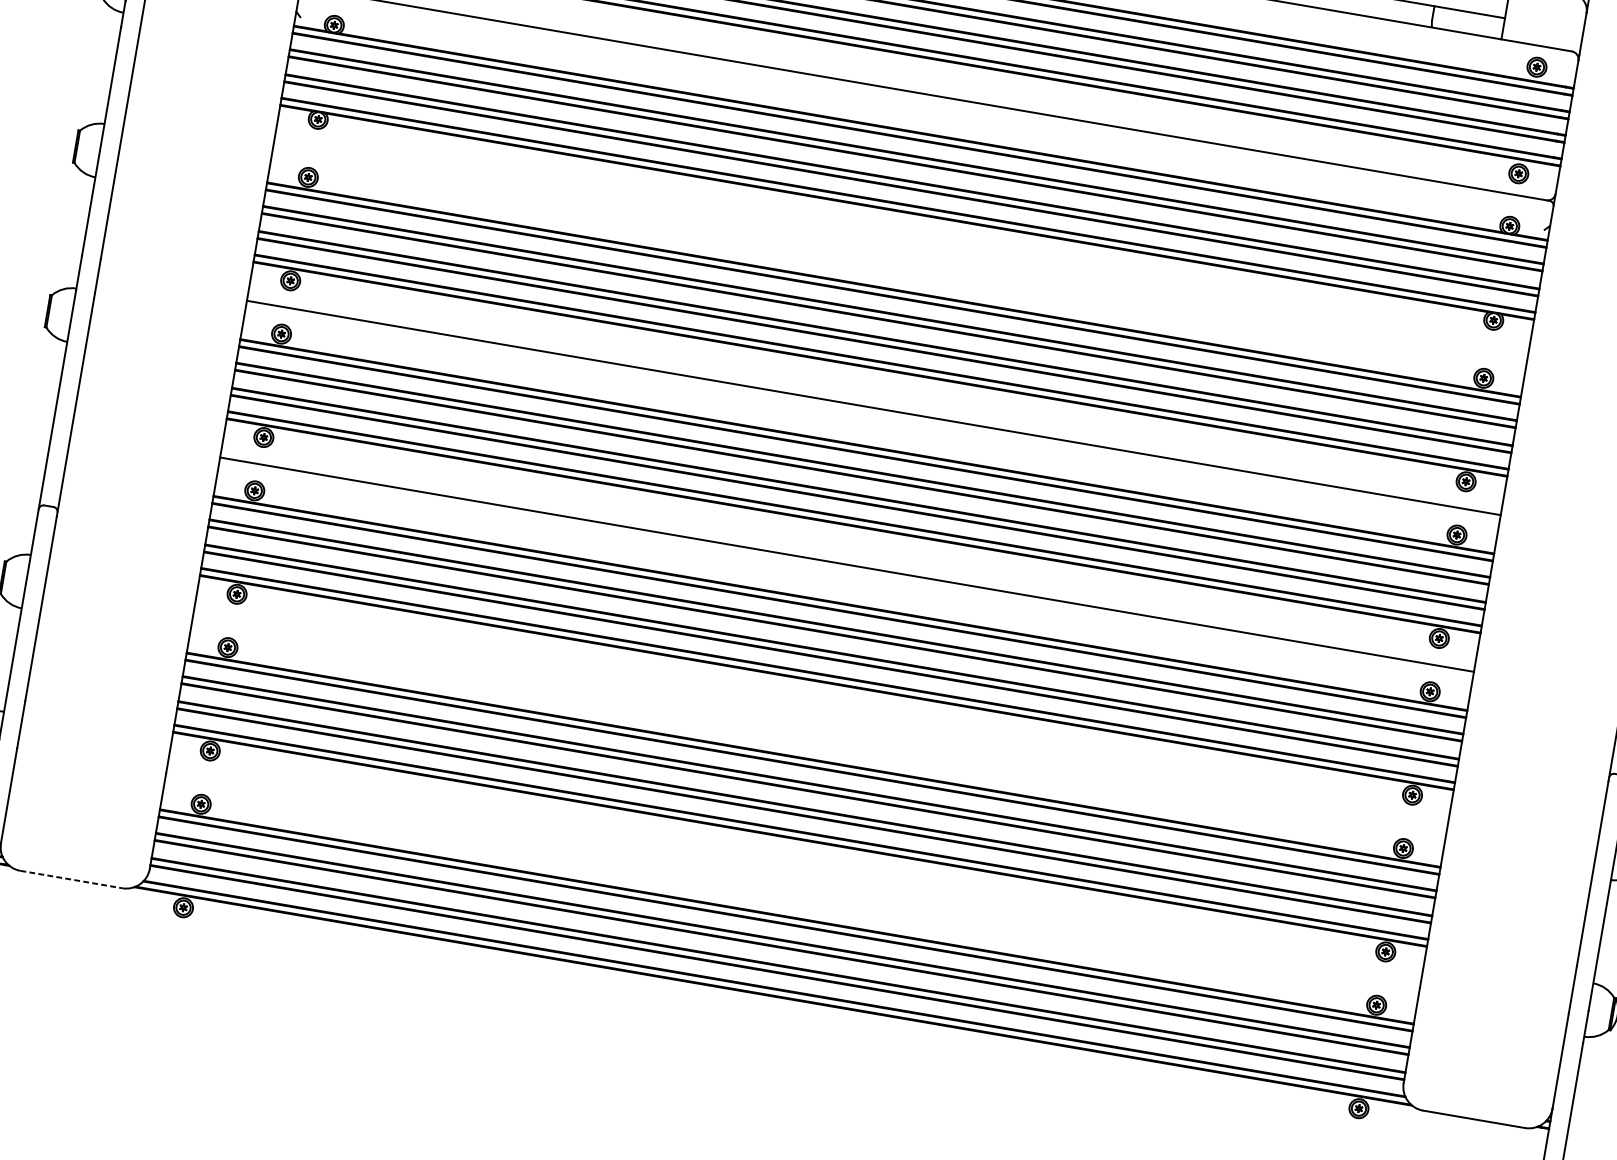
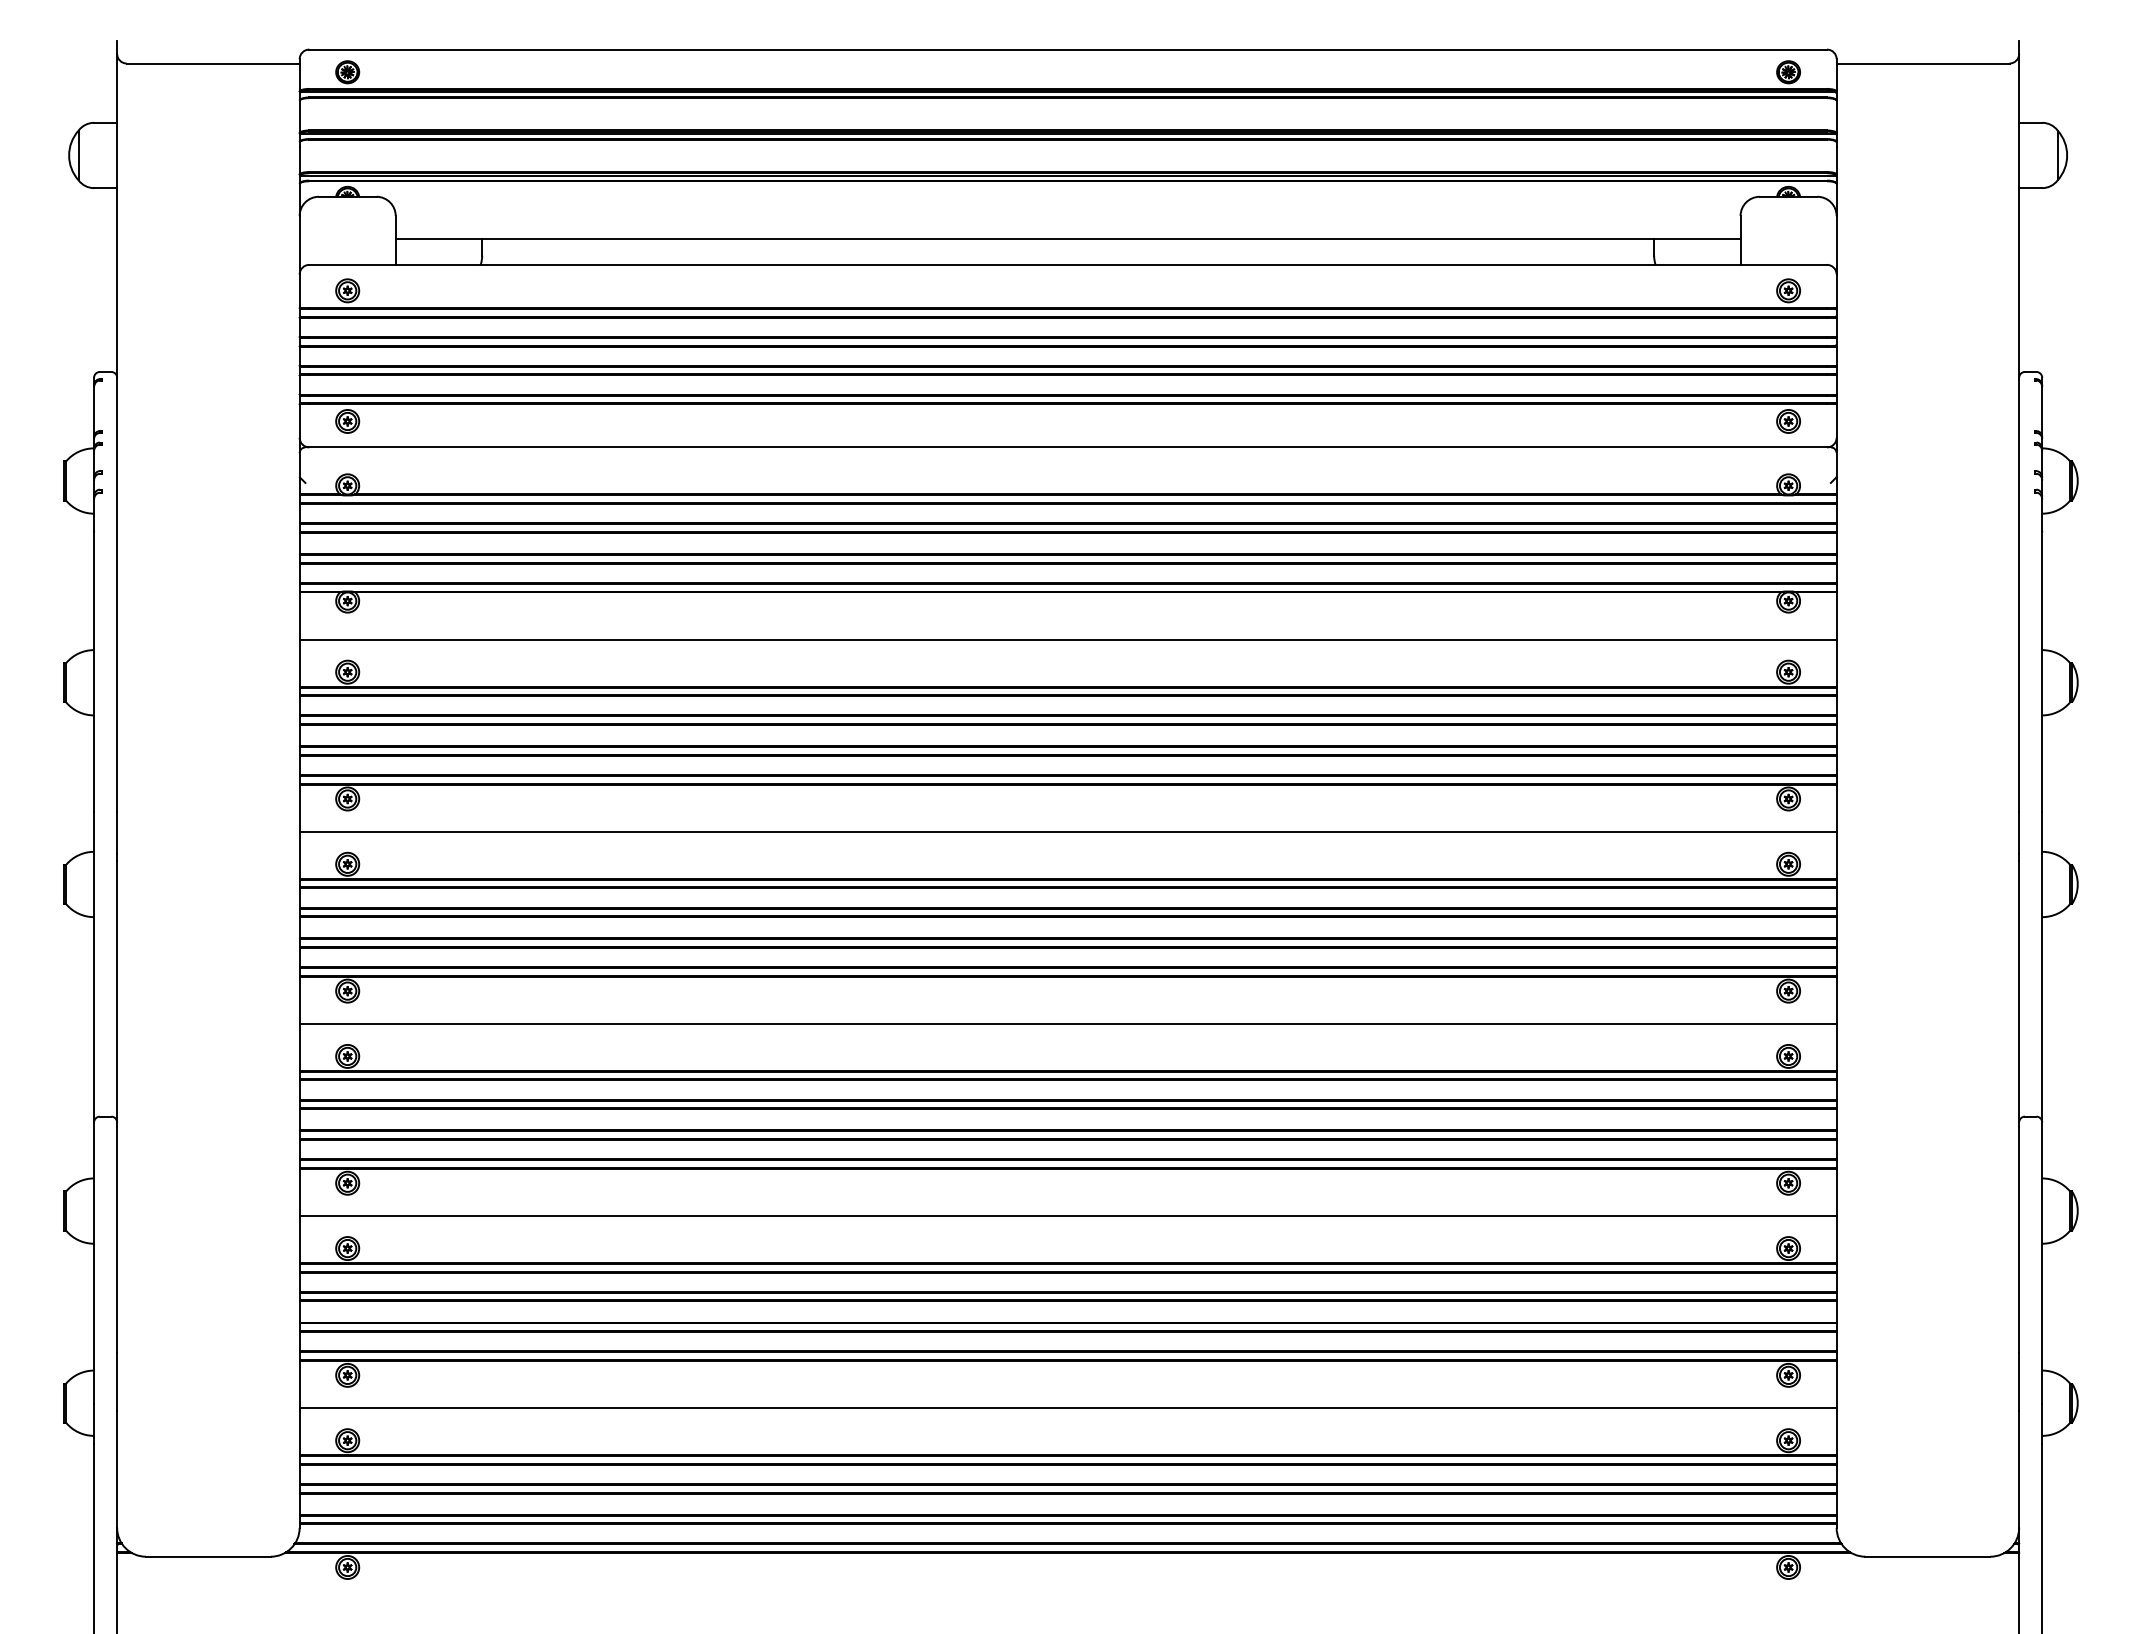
line: (900, 251) -> (1067, 639), added
line: (819, 721) -> (1067, 1215), added
line: (792, 878) -> (1067, 1408), added
line: (71, 879) -> (208, 1556), dashed -> solid

